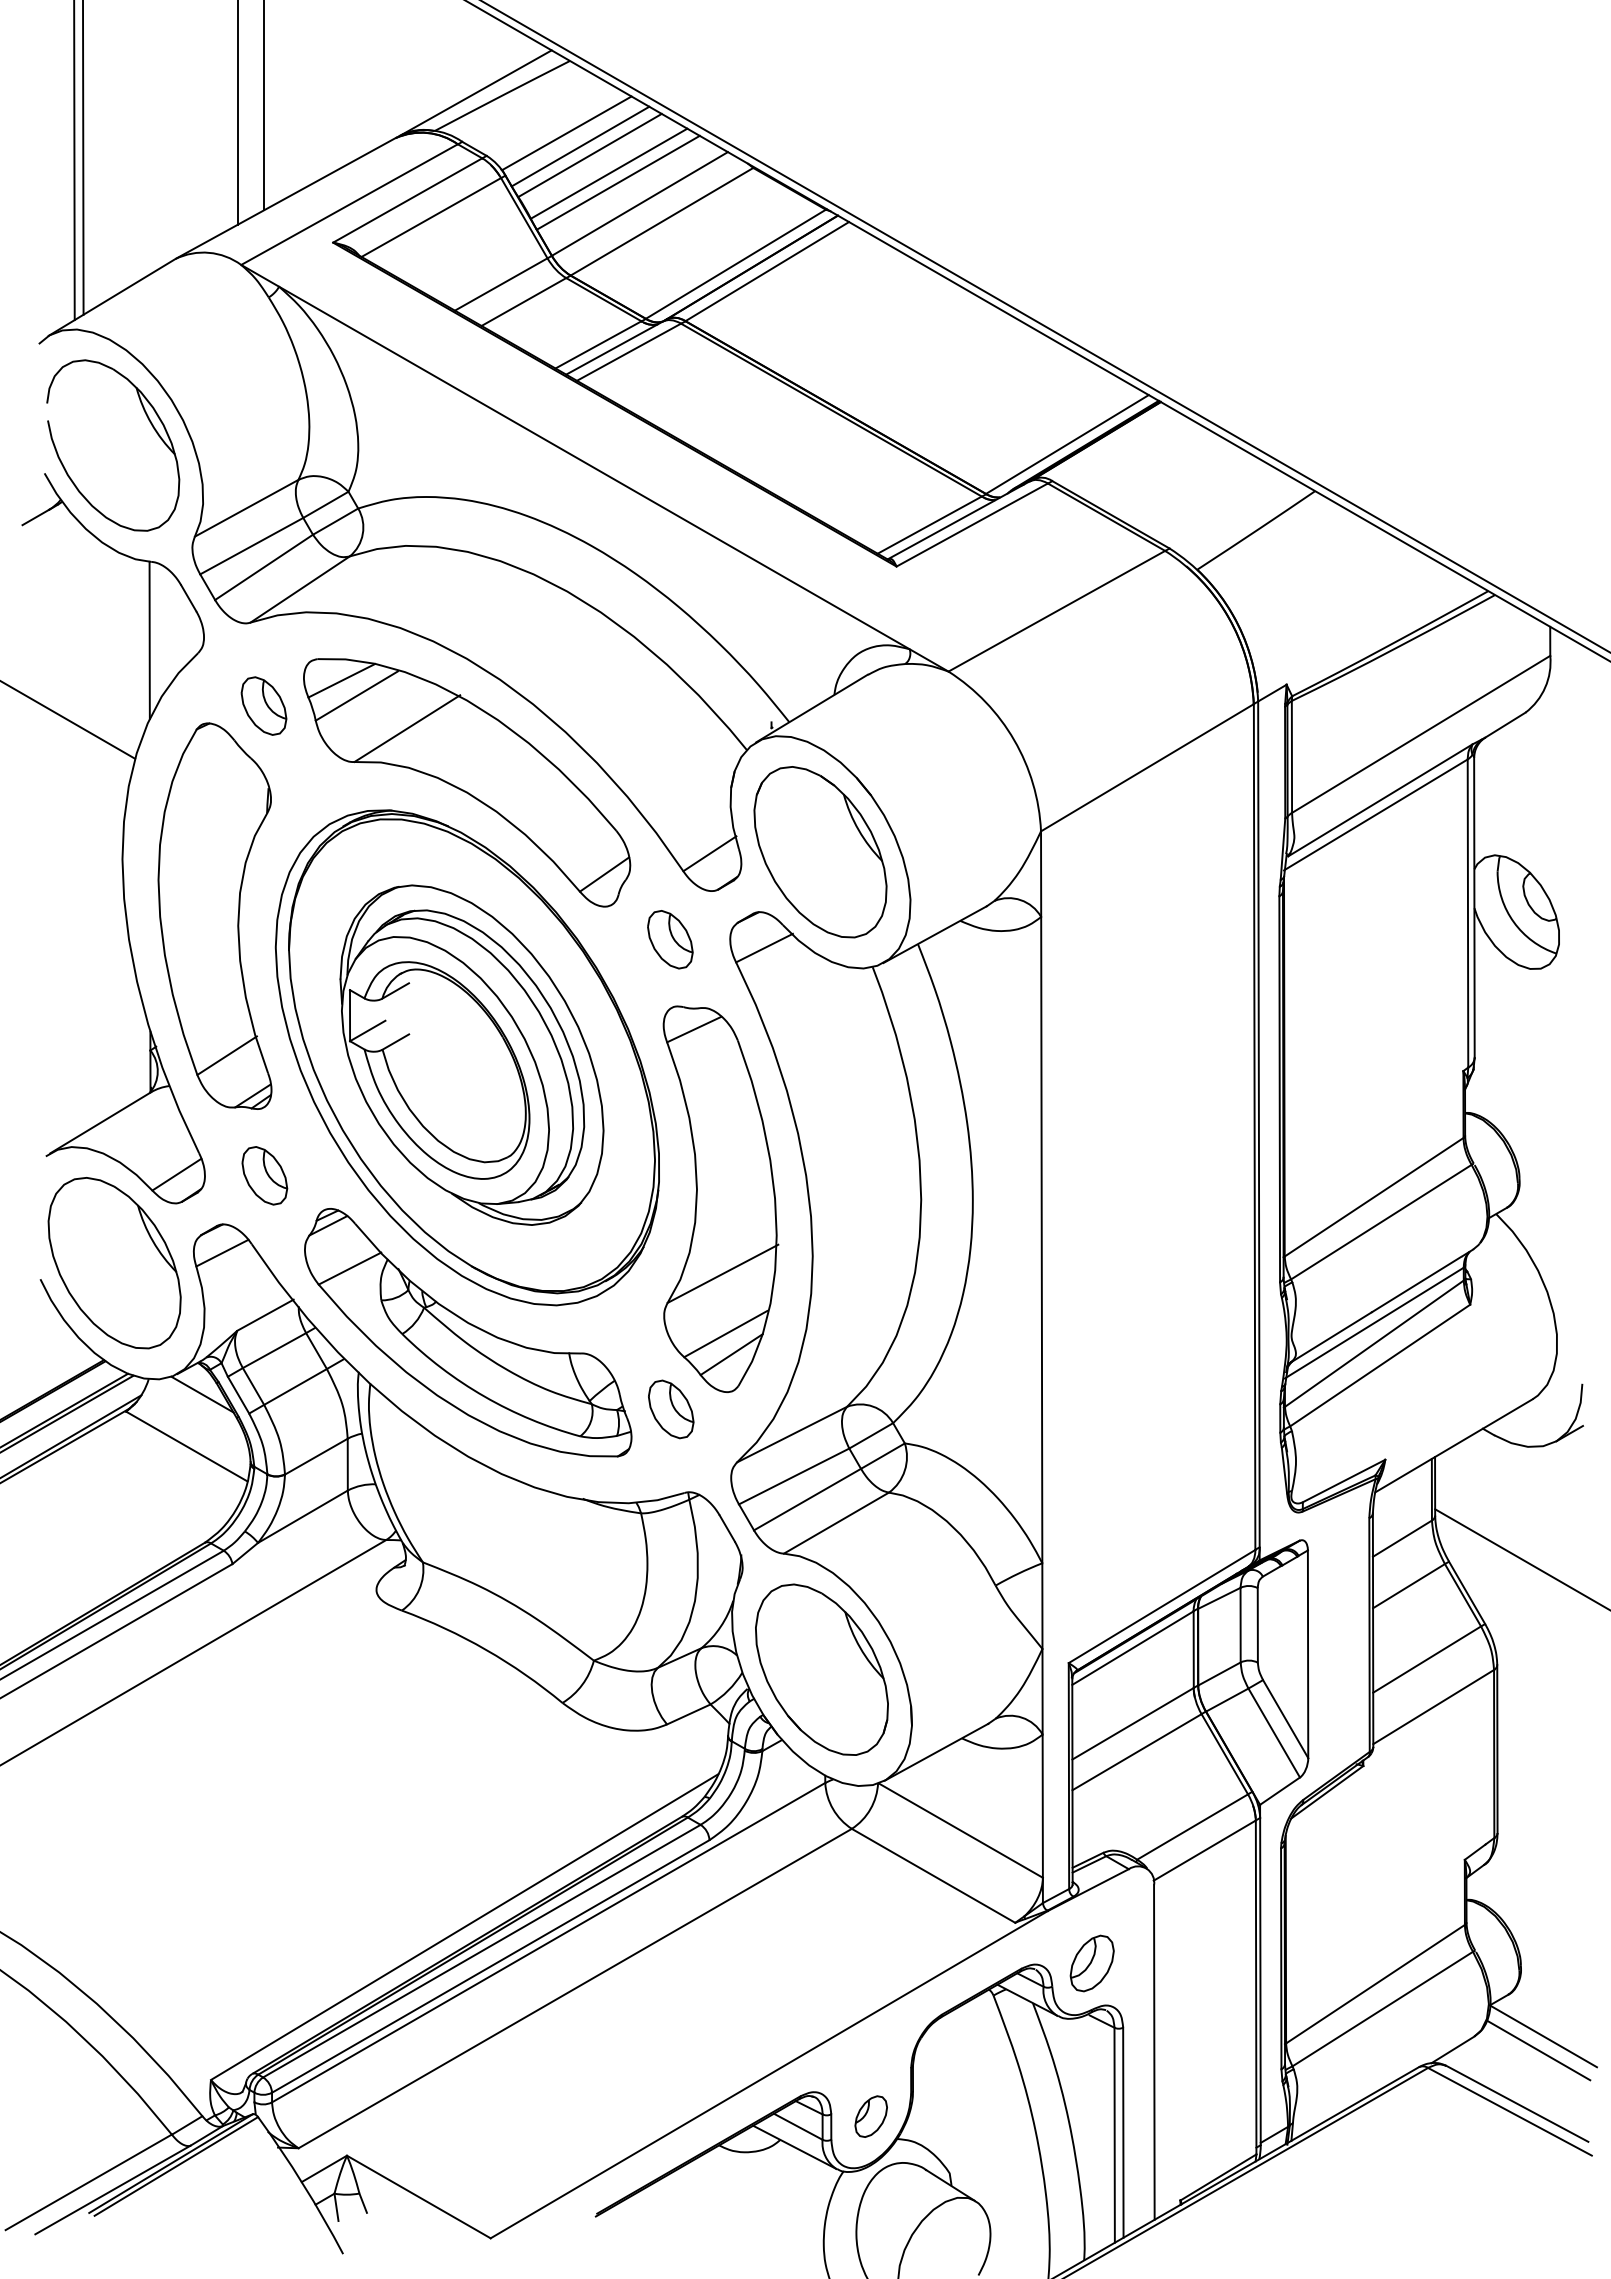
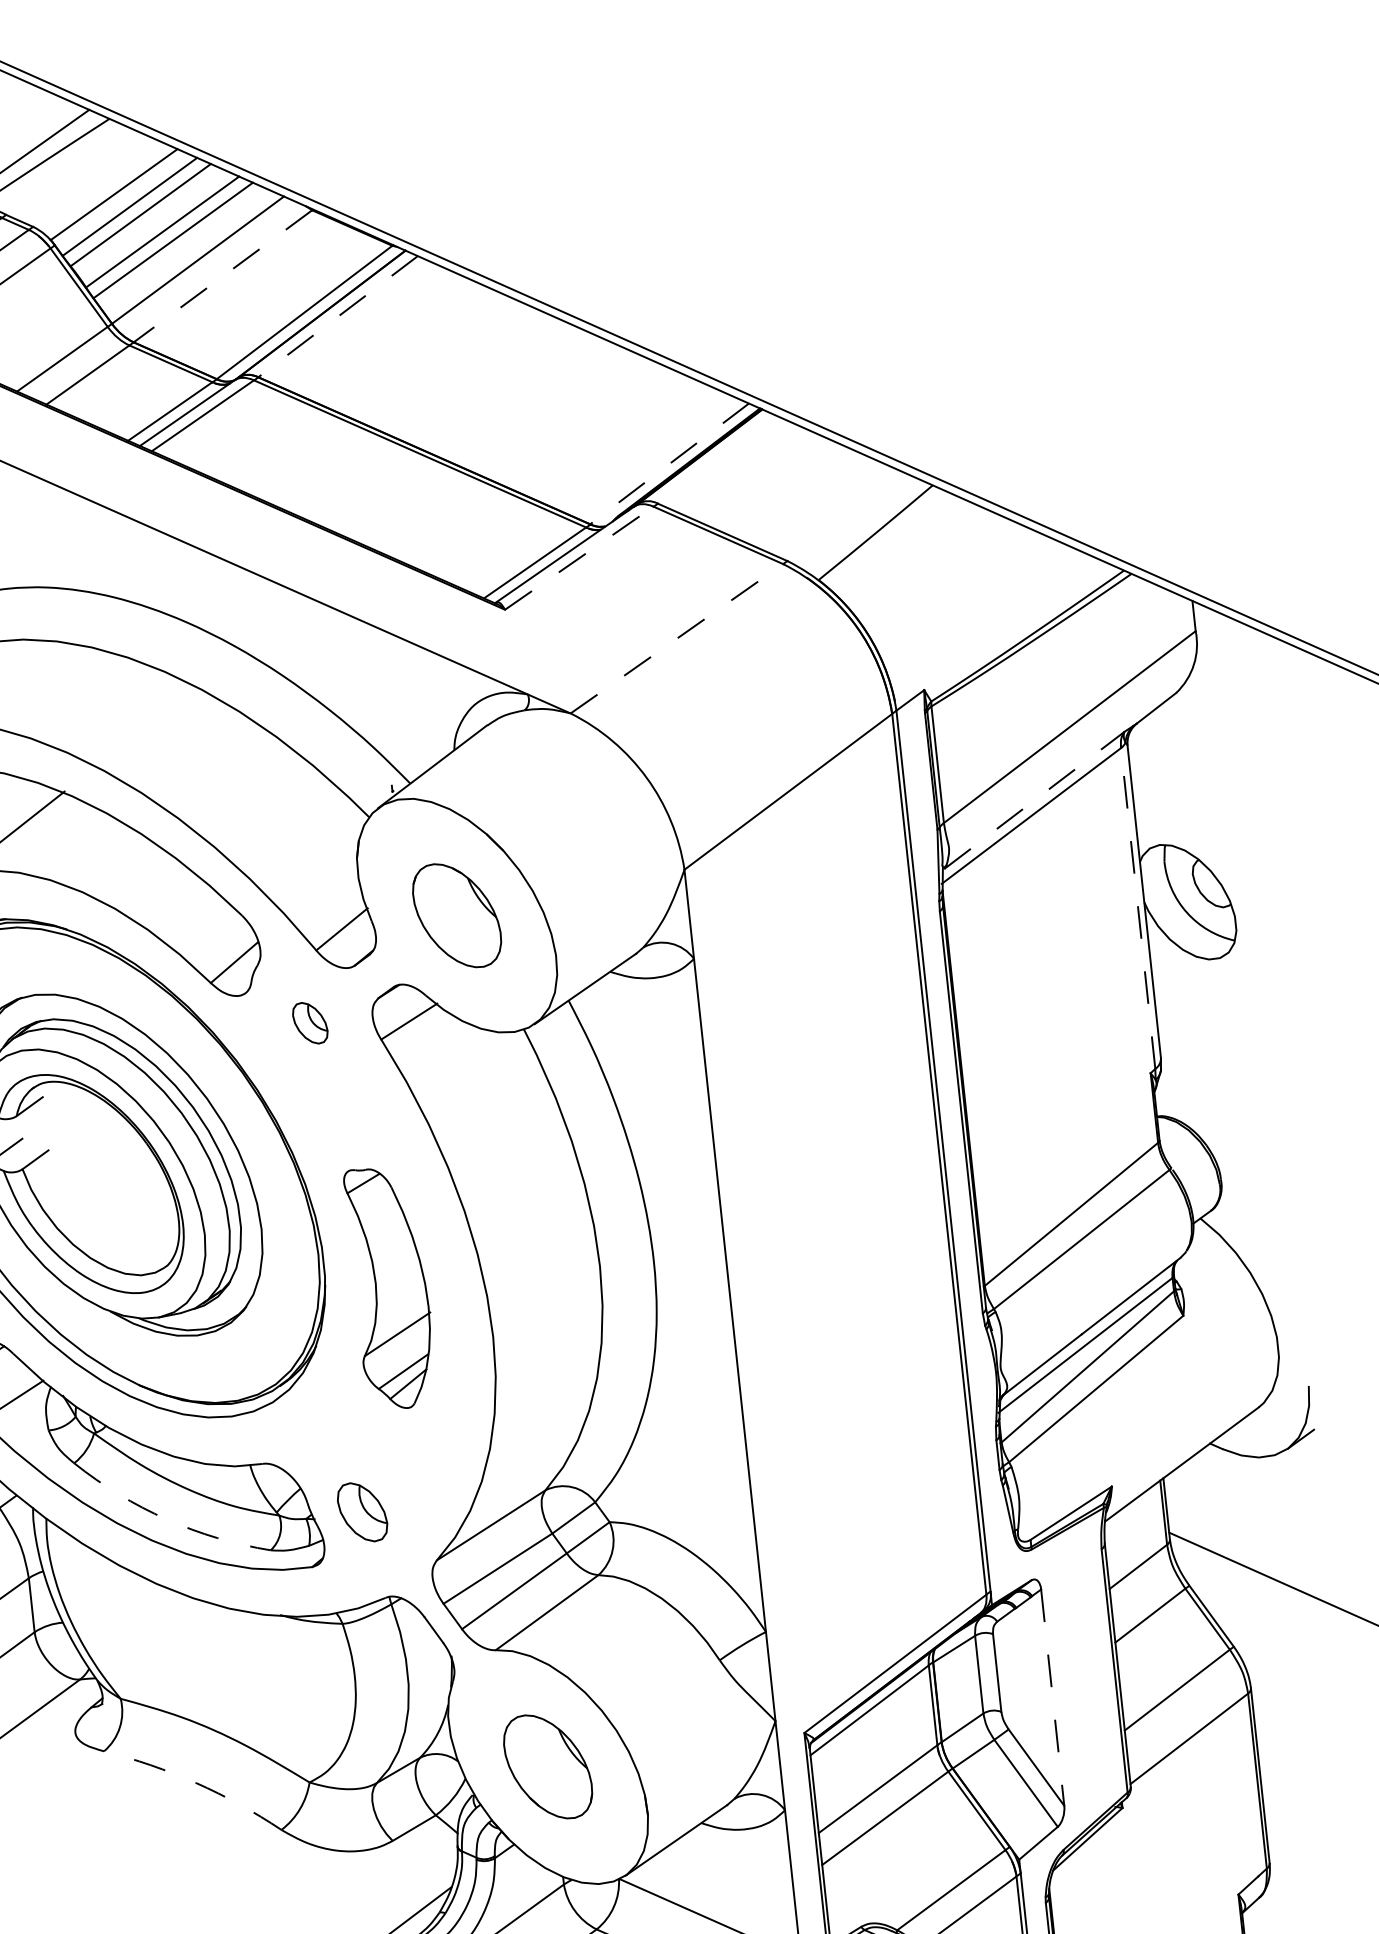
line: (662, 221) -> (223, 275), solid -> dashed
line: (767, 271) -> (338, 316), solid -> dashed
line: (1066, 444) -> (668, 464), solid -> dashed
line: (972, 524) -> (579, 557), solid -> dashed
line: (1056, 611) -> (676, 639), solid -> dashed
line: (1380, 800) -> (1034, 800), solid -> dashed
part: (820, 852) -> (457, 915), size x0.6
line: (1467, 913) -> (1137, 908), solid -> dashed
part: (670, 939) -> (310, 1022), size x0.7
part: (720, 1198) -> (390, 1287), size x0.6
arc: (484, 1396) -> (166, 1519), solid -> dashed
arc: (486, 1649) -> (196, 1782), solid -> dashed
line: (1308, 1654) -> (1053, 1697), solid -> dashed
part: (821, 1669) -> (547, 1766), size x0.6

